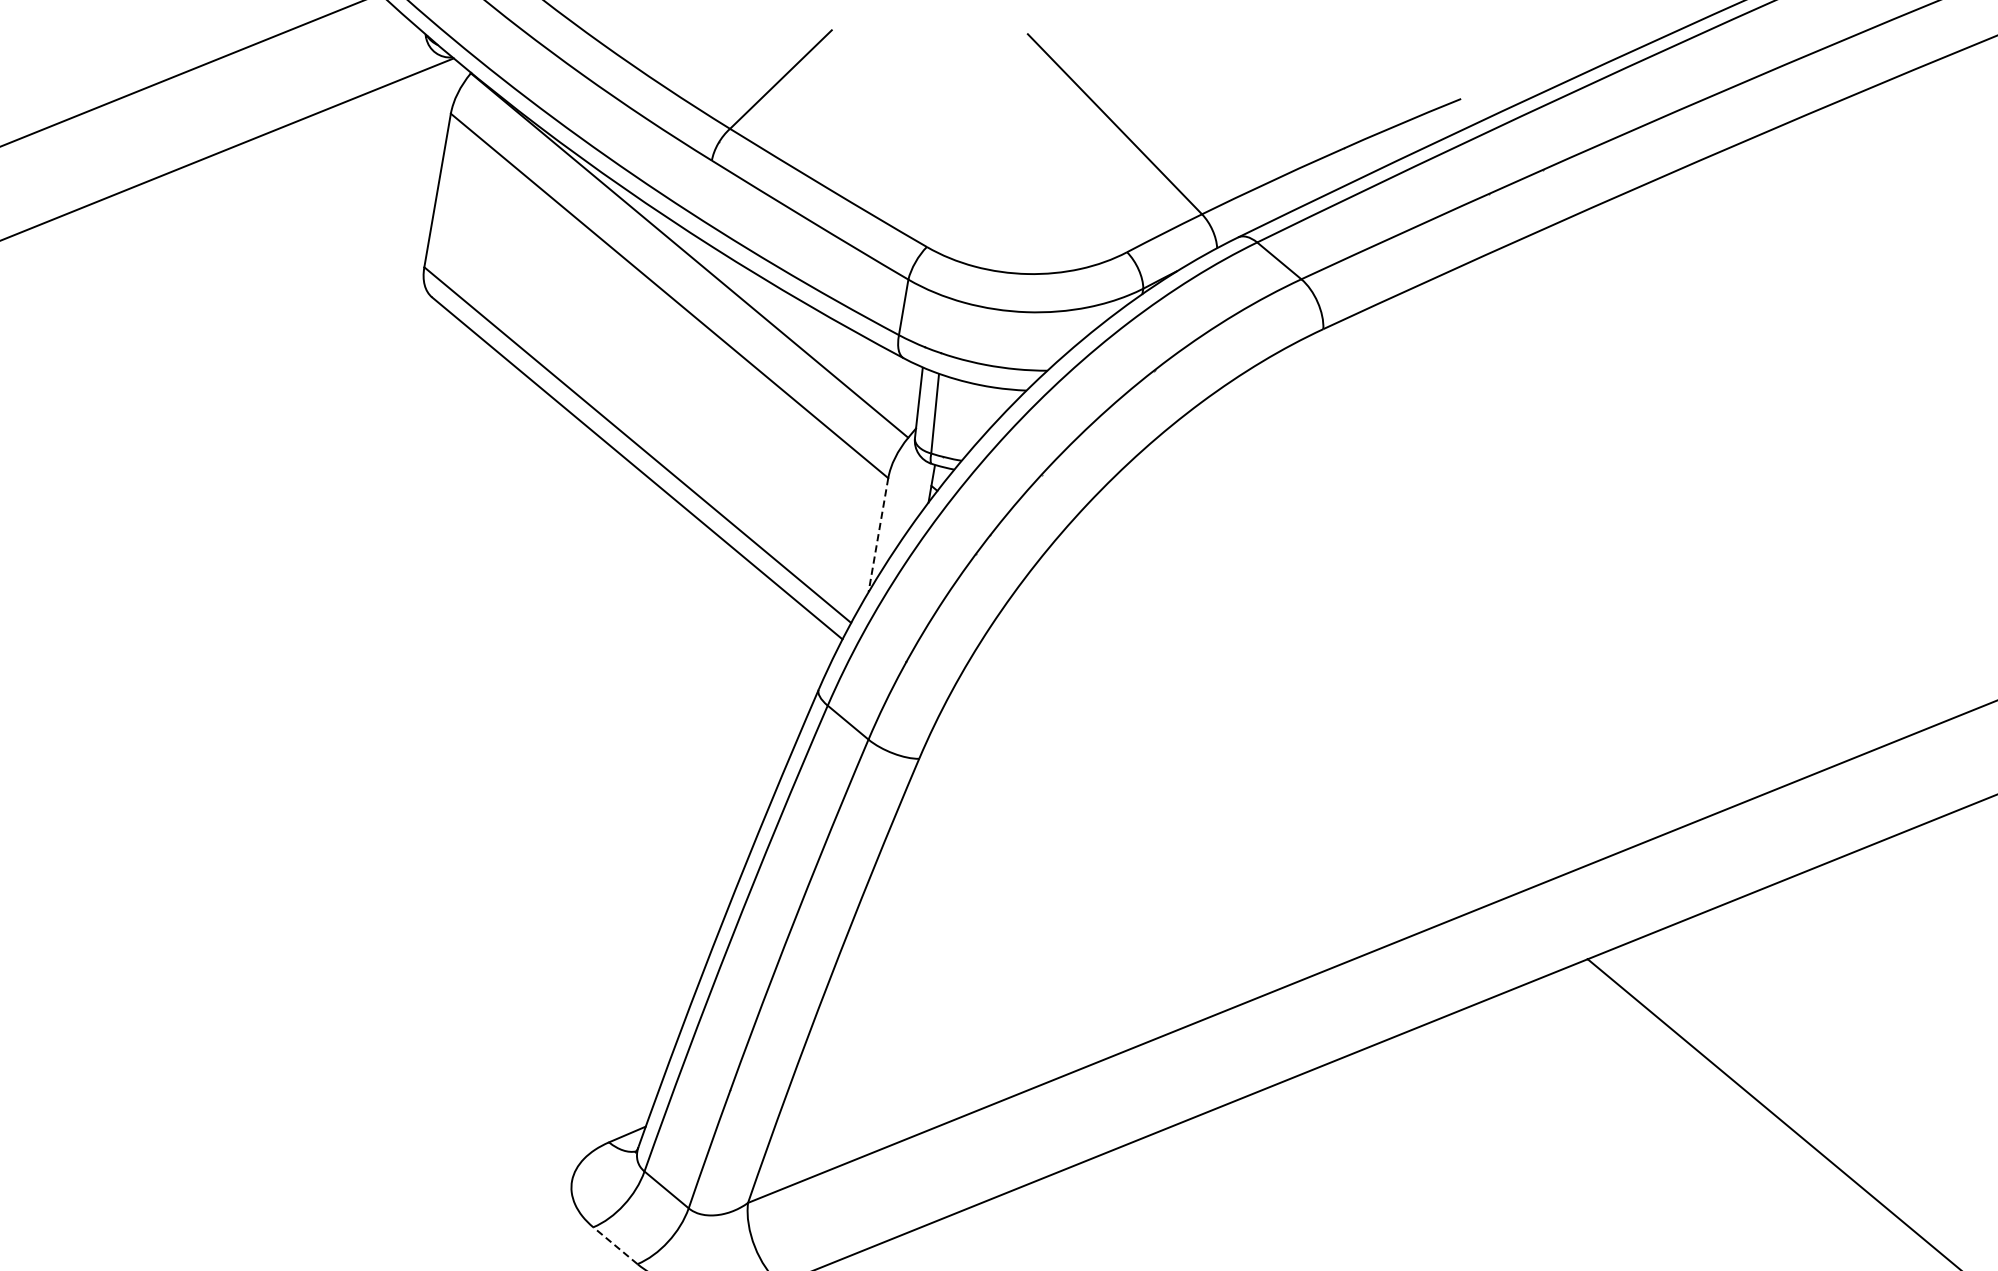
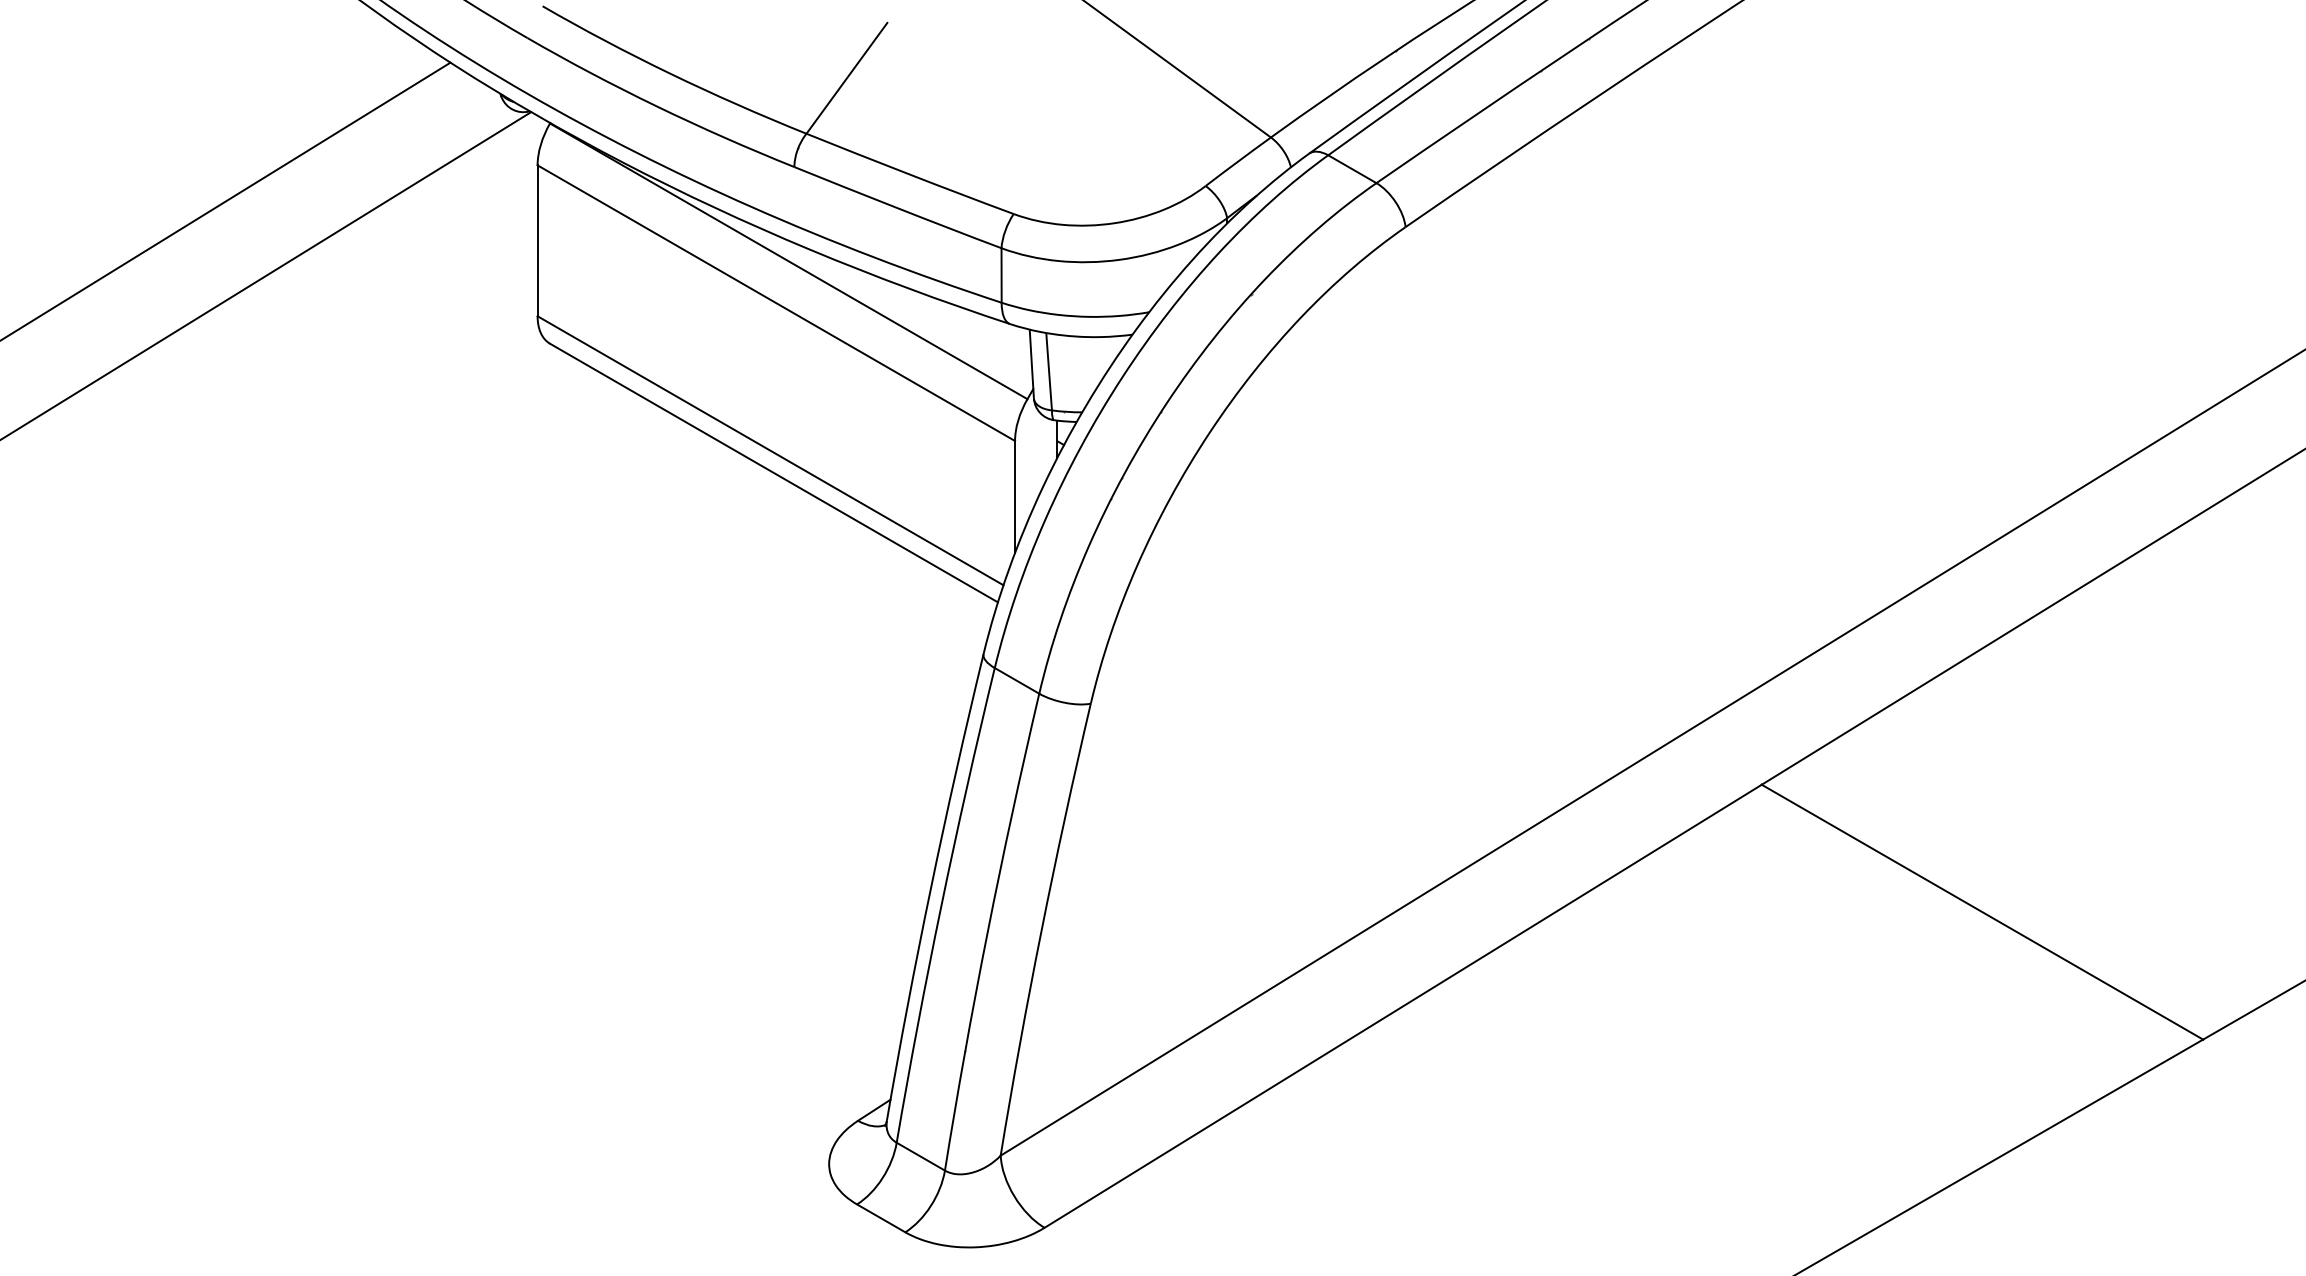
line: (878, 534) -> (1015, 496), dashed -> solid
line: (615, 1245) -> (881, 1218), dashed -> solid

